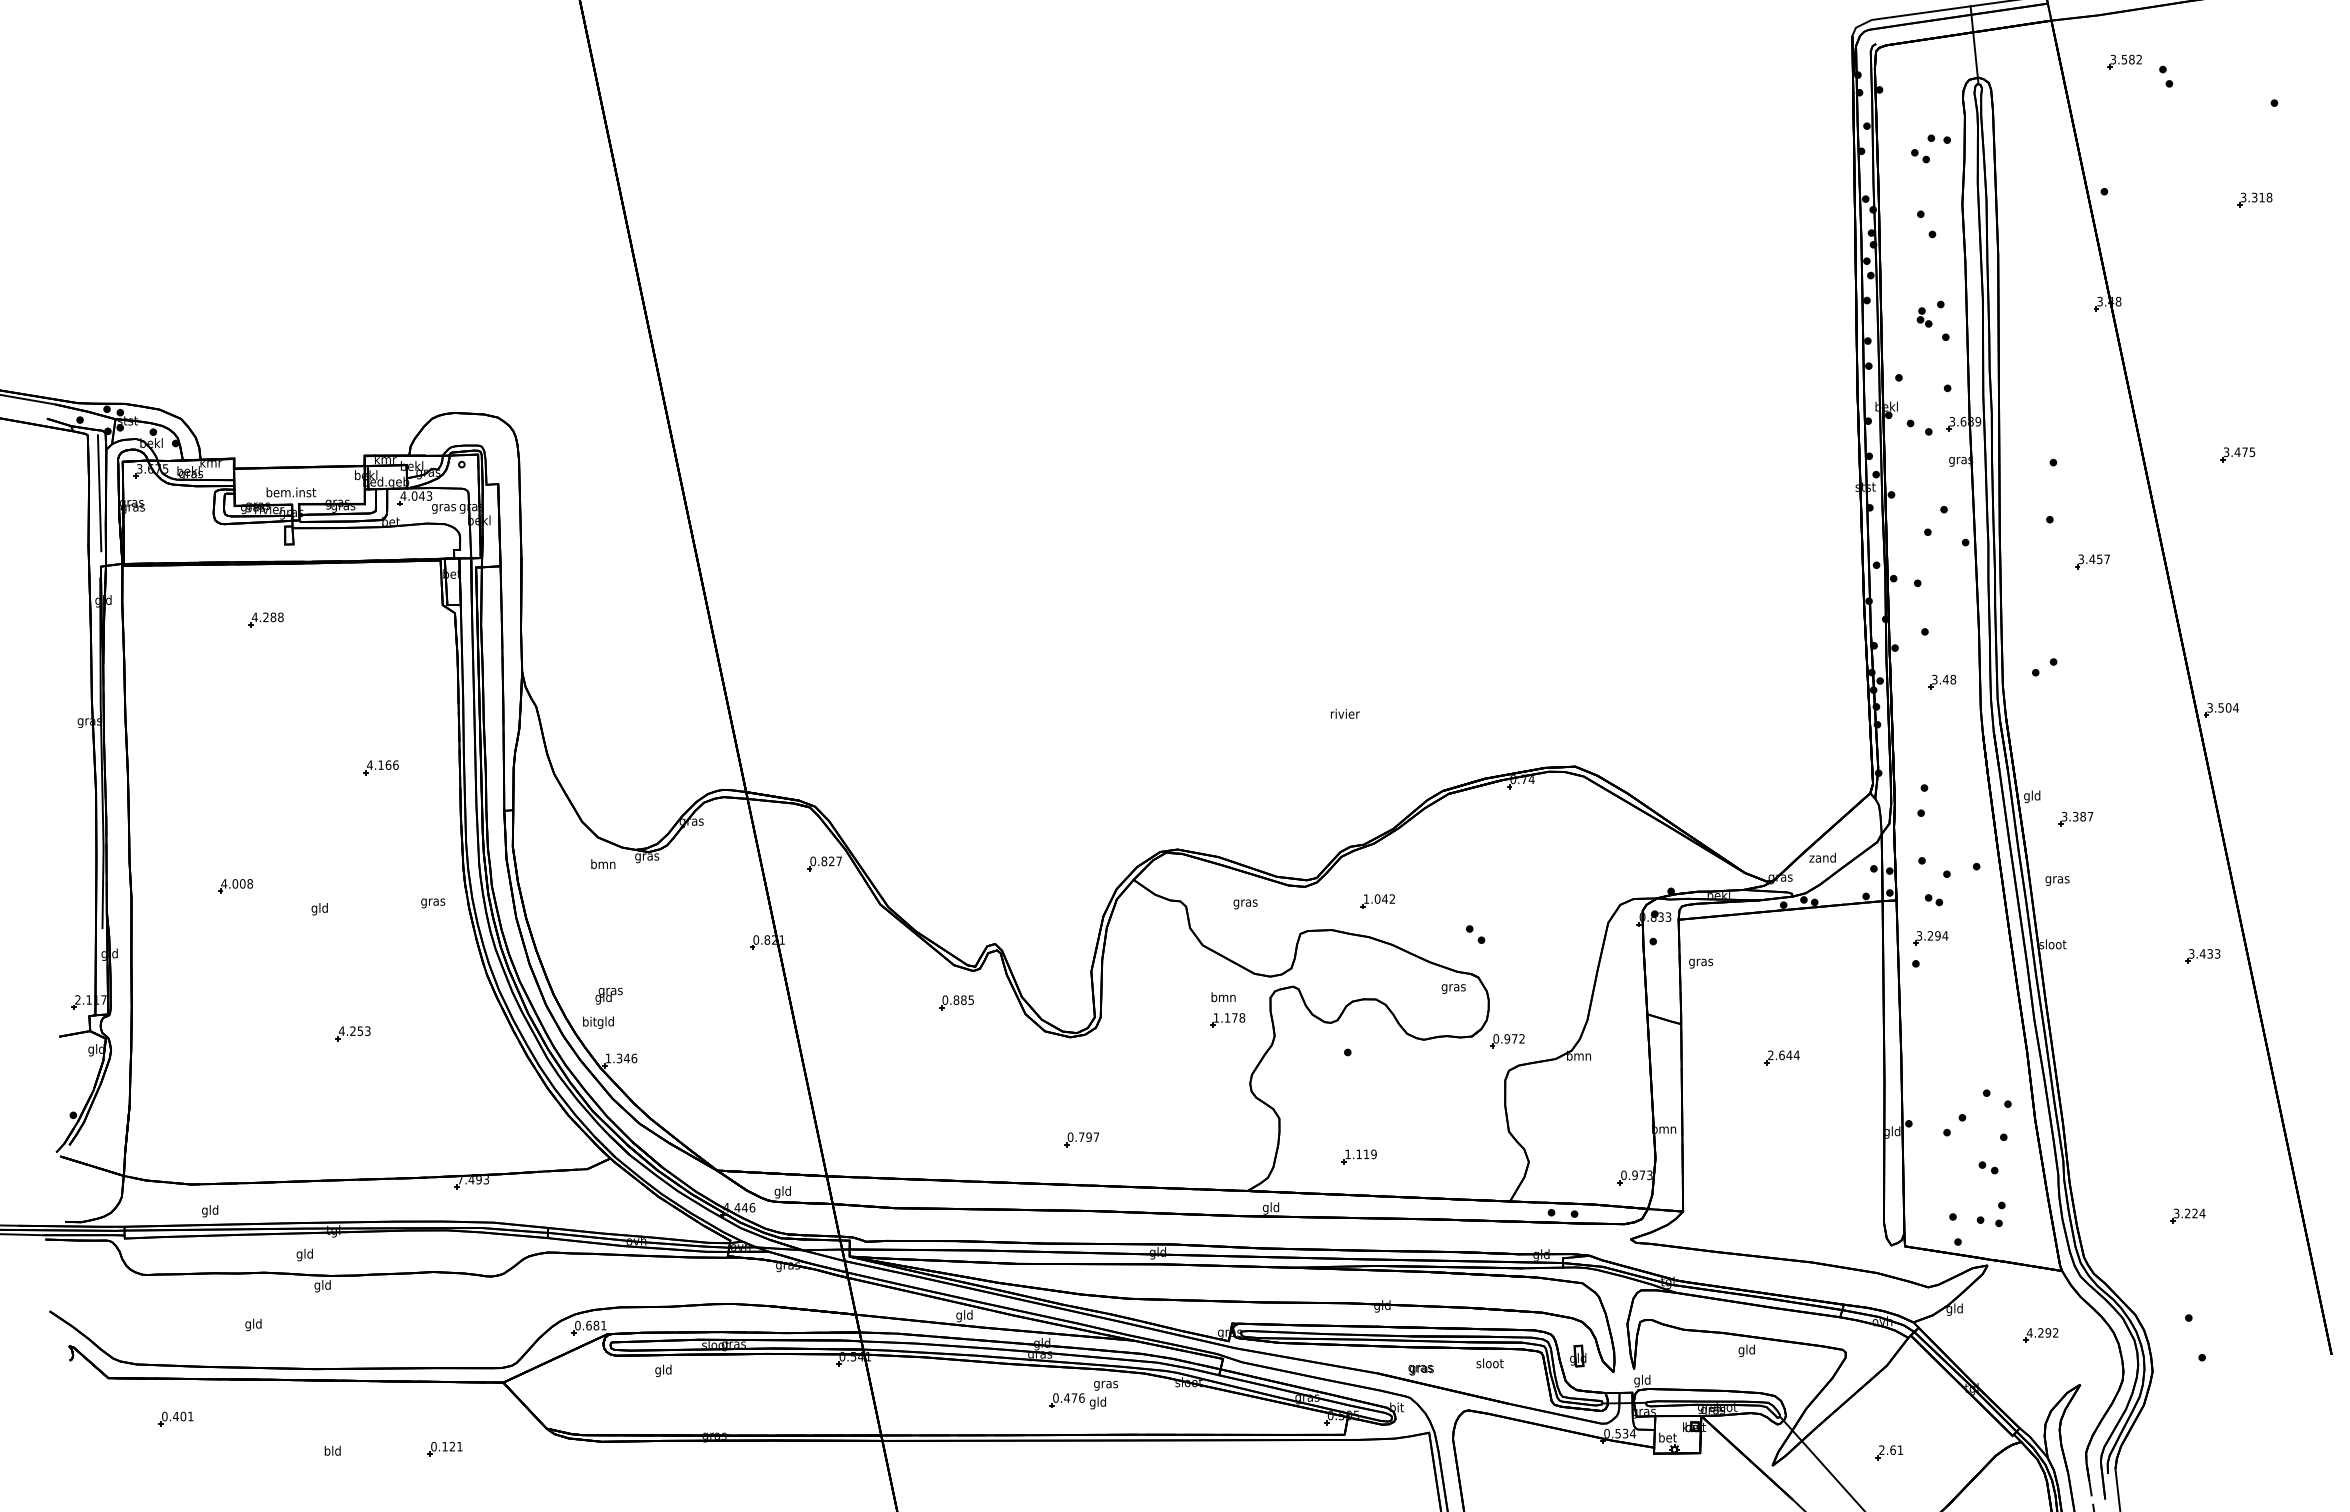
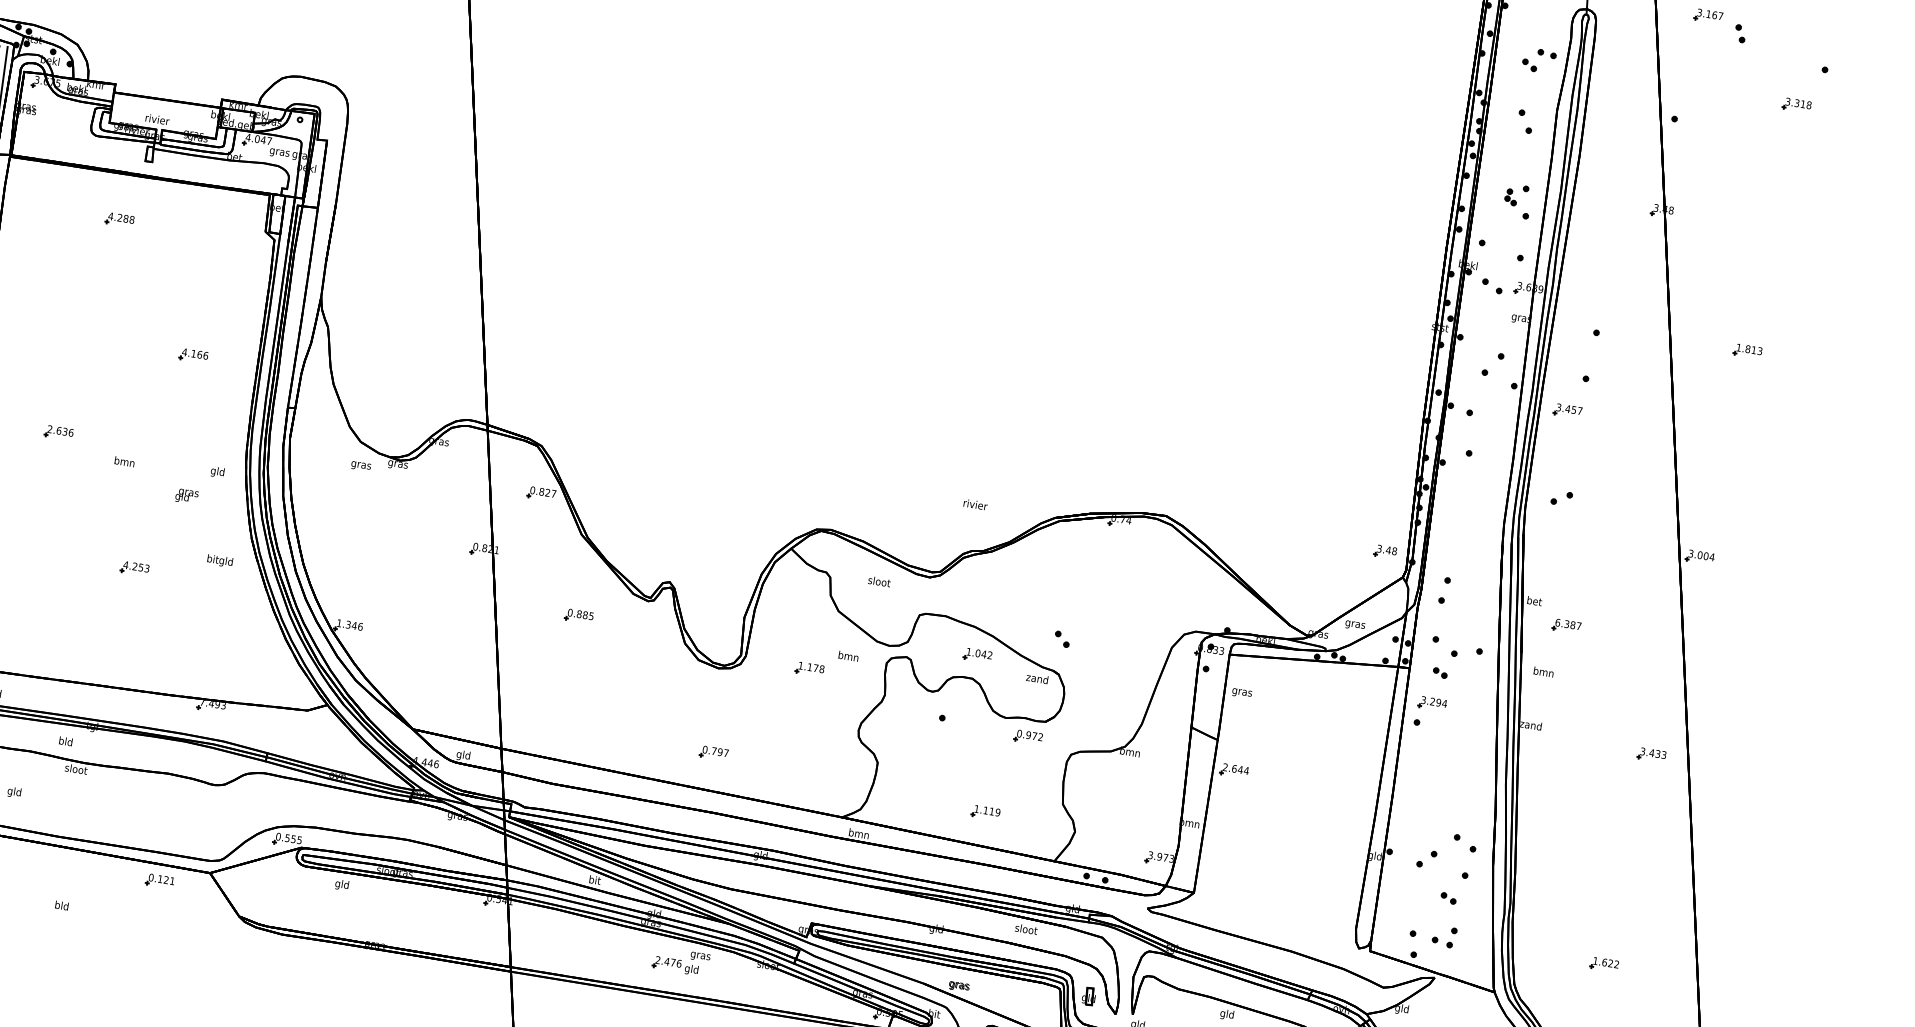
text: (2131, 59) -> (1714, 15), 3.582 -> 3.167
part: (2254, 199) -> (1796, 104), moved
text: (2239, 452) -> (1749, 349), 3.475 -> 1.813
text: (291, 492) -> (157, 119), bem.inst -> rivier
text: (429, 495) -> (269, 140), 4.043 -> 4.047
part: (2092, 561) -> (1567, 410), moved
part: (1942, 681) -> (1385, 551), moved
text: (2221, 707) -> (1700, 554), 3.504 -> 3.004
text: (1345, 713) -> (975, 504), moved
text: (2032, 796) -> (1534, 601), gld -> bet
text: (2064, 816) -> (1557, 622), 3.387 -> 6.387
text: (1822, 858) -> (1355, 624), zand -> gras
text: (603, 865) -> (361, 465), bmn -> gras
text: (2057, 879) -> (1543, 672), gras -> bmn
text: (236, 883) -> (60, 430), 4.008 -> 2.636
text: (433, 901) -> (218, 471), gras -> gld
part: (1377, 901) -> (977, 655), moved
text: (1245, 903) -> (879, 582), gras -> sloot
text: (319, 909) -> (124, 463), gld -> bmn
text: (2052, 944) -> (1530, 725), sloot -> zand
text: (1453, 987) -> (1037, 679), gras -> zand
text: (608, 995) -> (186, 495), moved
part: (956, 1002) -> (579, 616), moved
part: (1227, 1020) -> (809, 669), moved
text: (598, 1022) -> (220, 560), moved
part: (1507, 1041) -> (1028, 737), moved
part: (1781, 1057) -> (1233, 770), moved
part: (1358, 1156) -> (985, 812), moved
text: (1623, 1175) -> (1150, 855), 0.973 -> 3.973
text: (1271, 1208) -> (859, 834), gld -> bmn
text: (2189, 1213) -> (1606, 962), 3.224 -> 1.622
text: (299, 1254) -> (61, 741), gld -> bld
text: (322, 1286) -> (75, 770), gld -> sloot
text: (964, 1315) -> (594, 880), gld -> bit
text: (596, 1325) -> (293, 839), 0.681 -> 0.555
text: (1489, 1363) -> (1025, 929), moved
text: (1055, 1397) -> (657, 959), 0.476 -> 2.476
part: (444, 1448) -> (159, 880), moved

